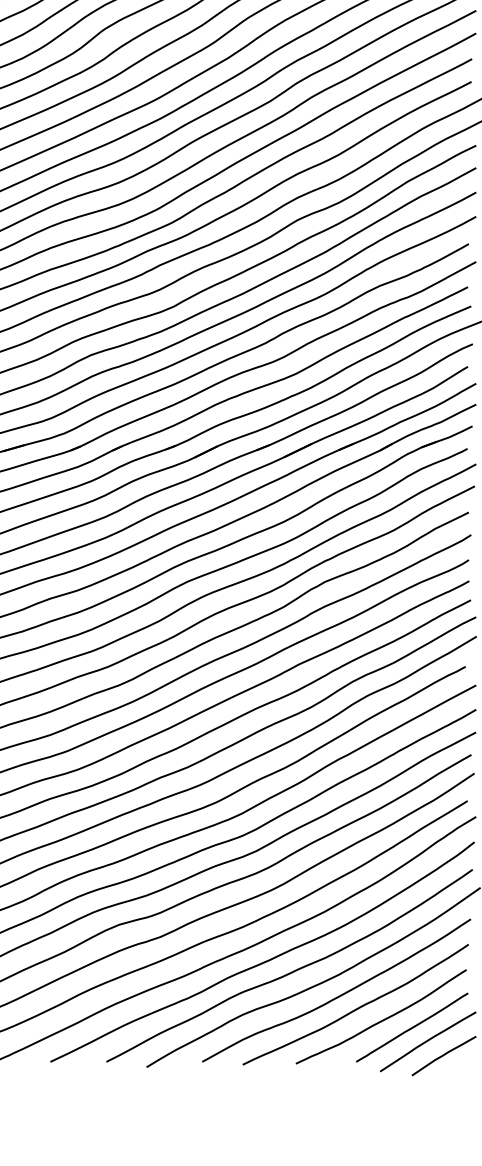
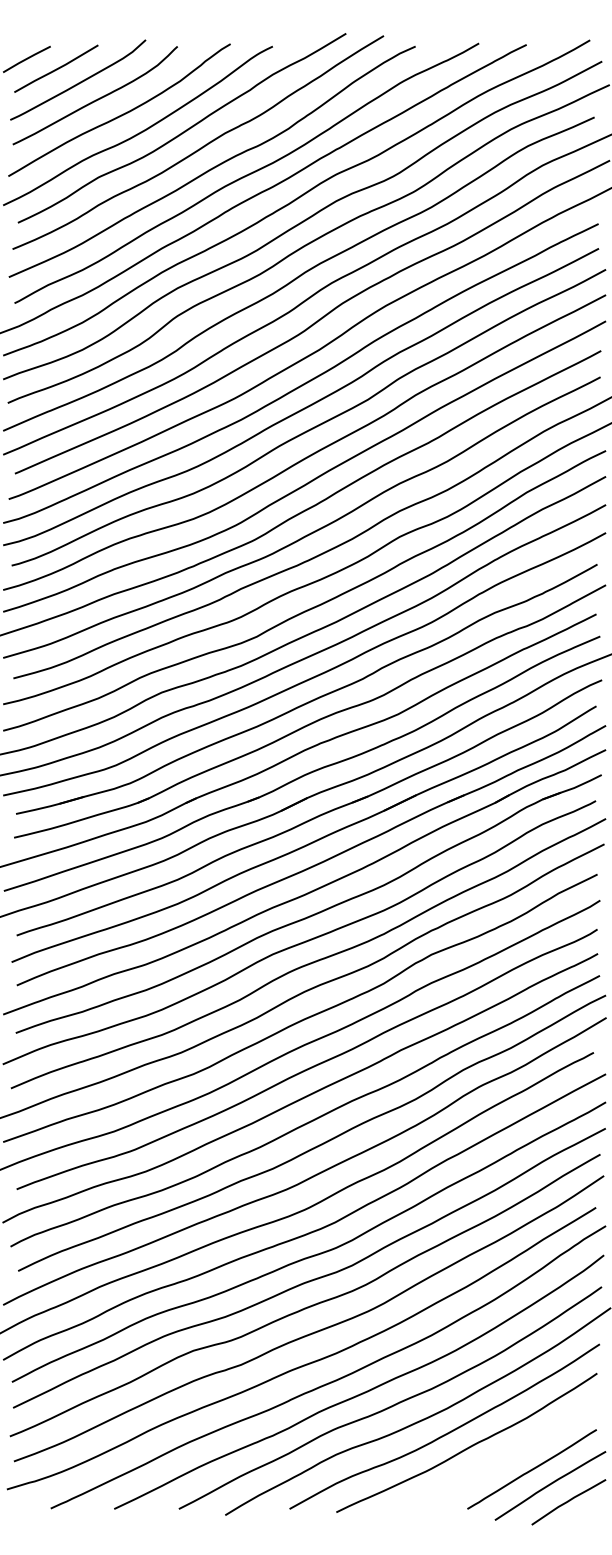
curve: (382, 1019) -> (497, 1460), removed

